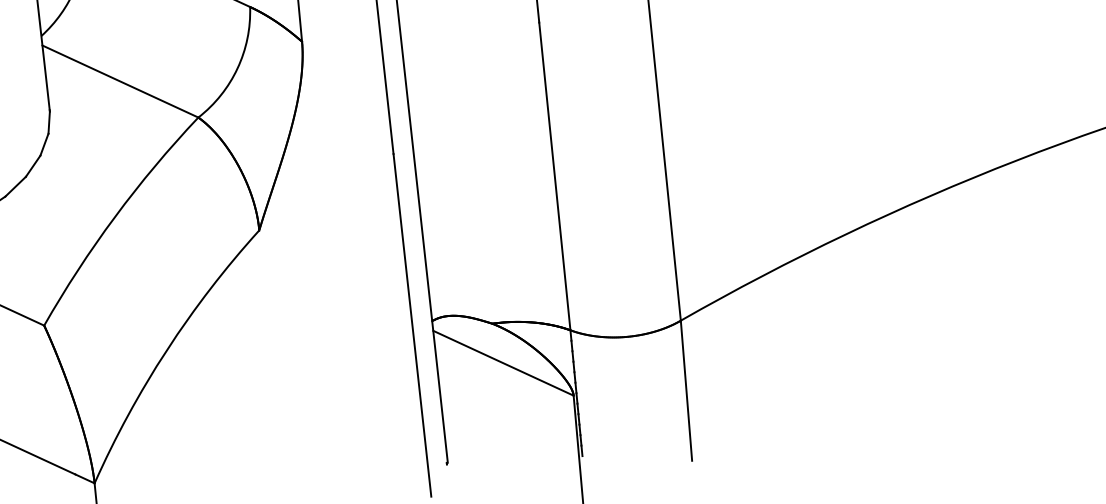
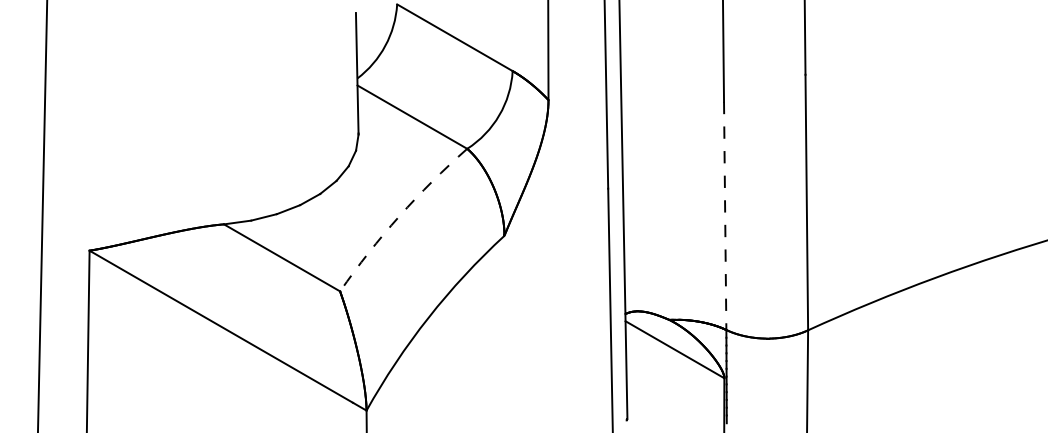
line: (555, 177) -> (725, 216), solid -> dashed
arc: (115, 217) -> (399, 216), solid -> dashed

